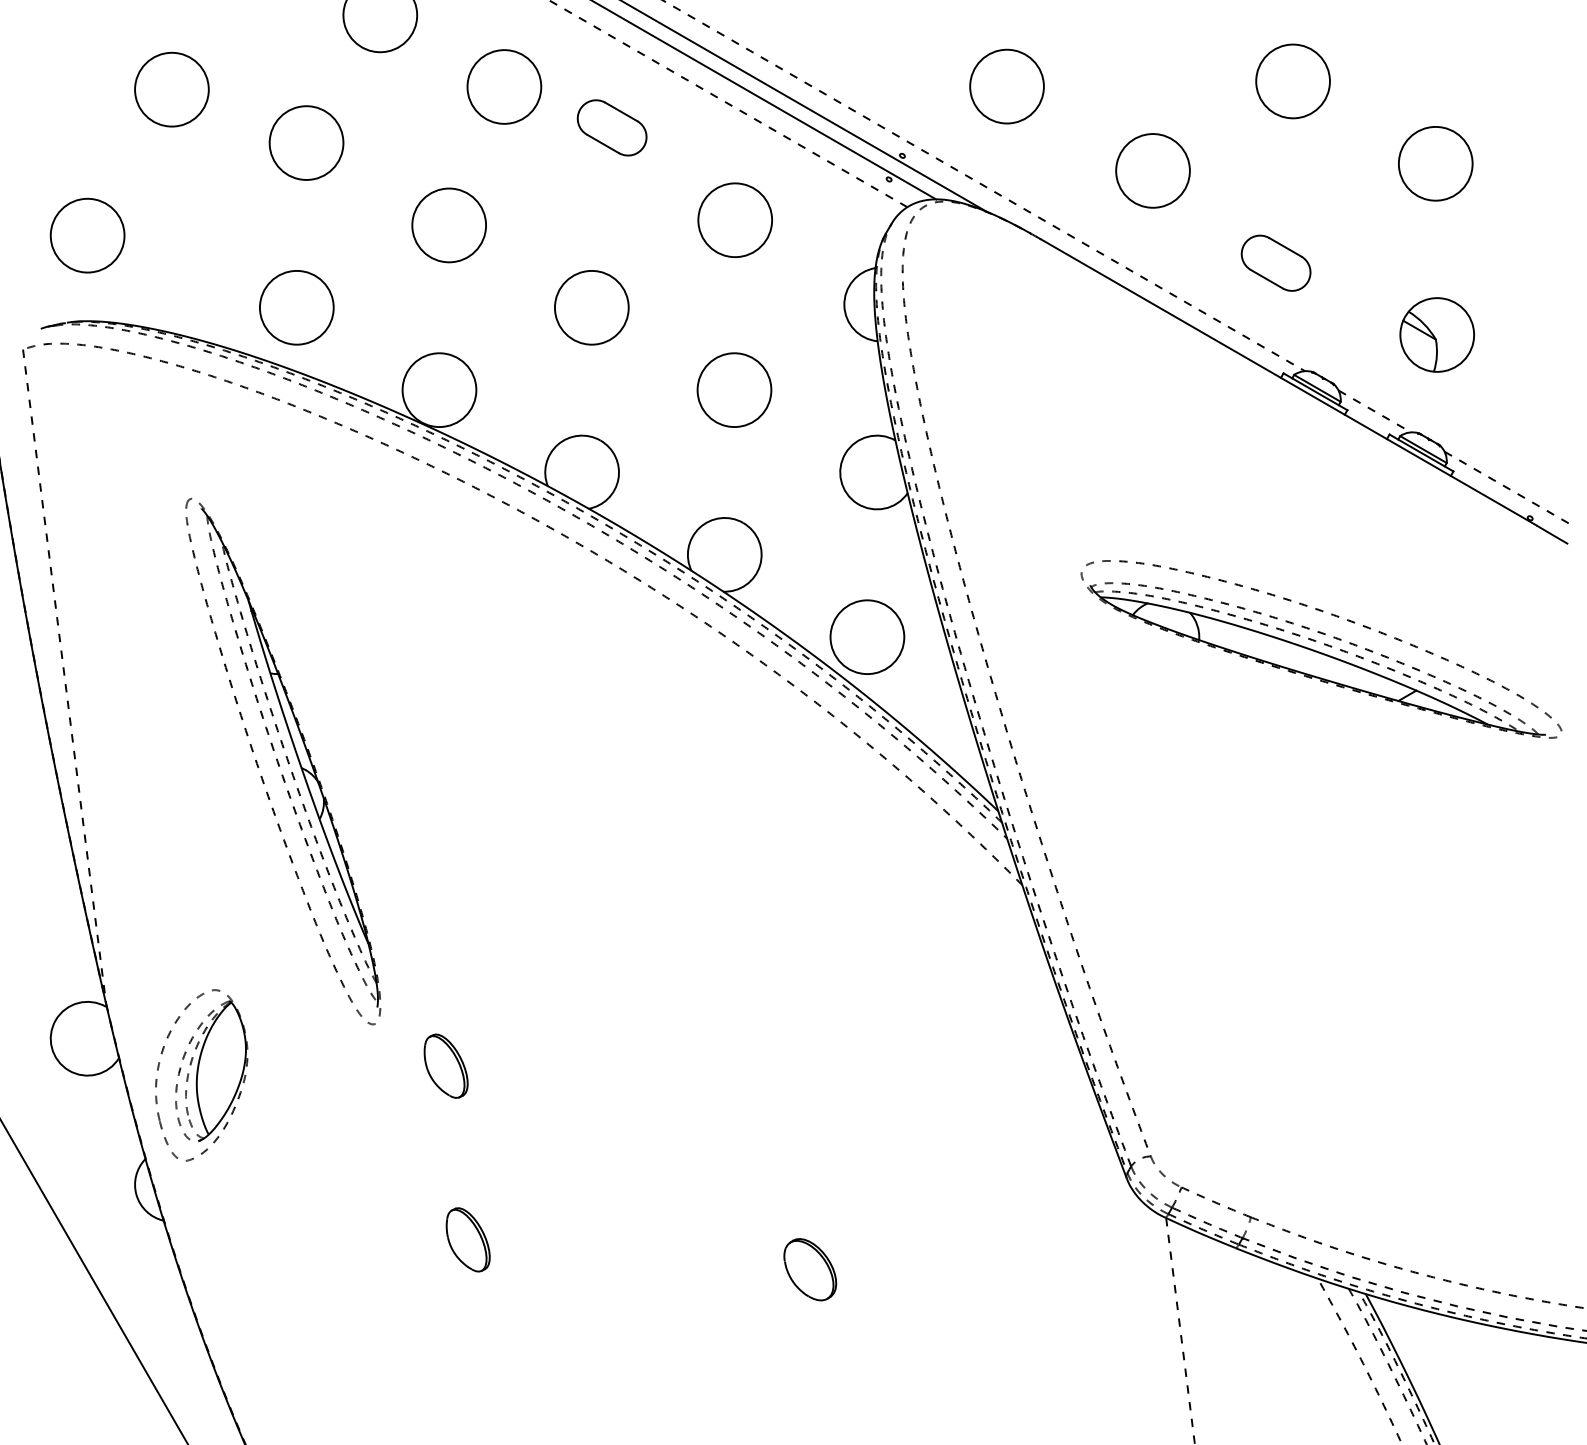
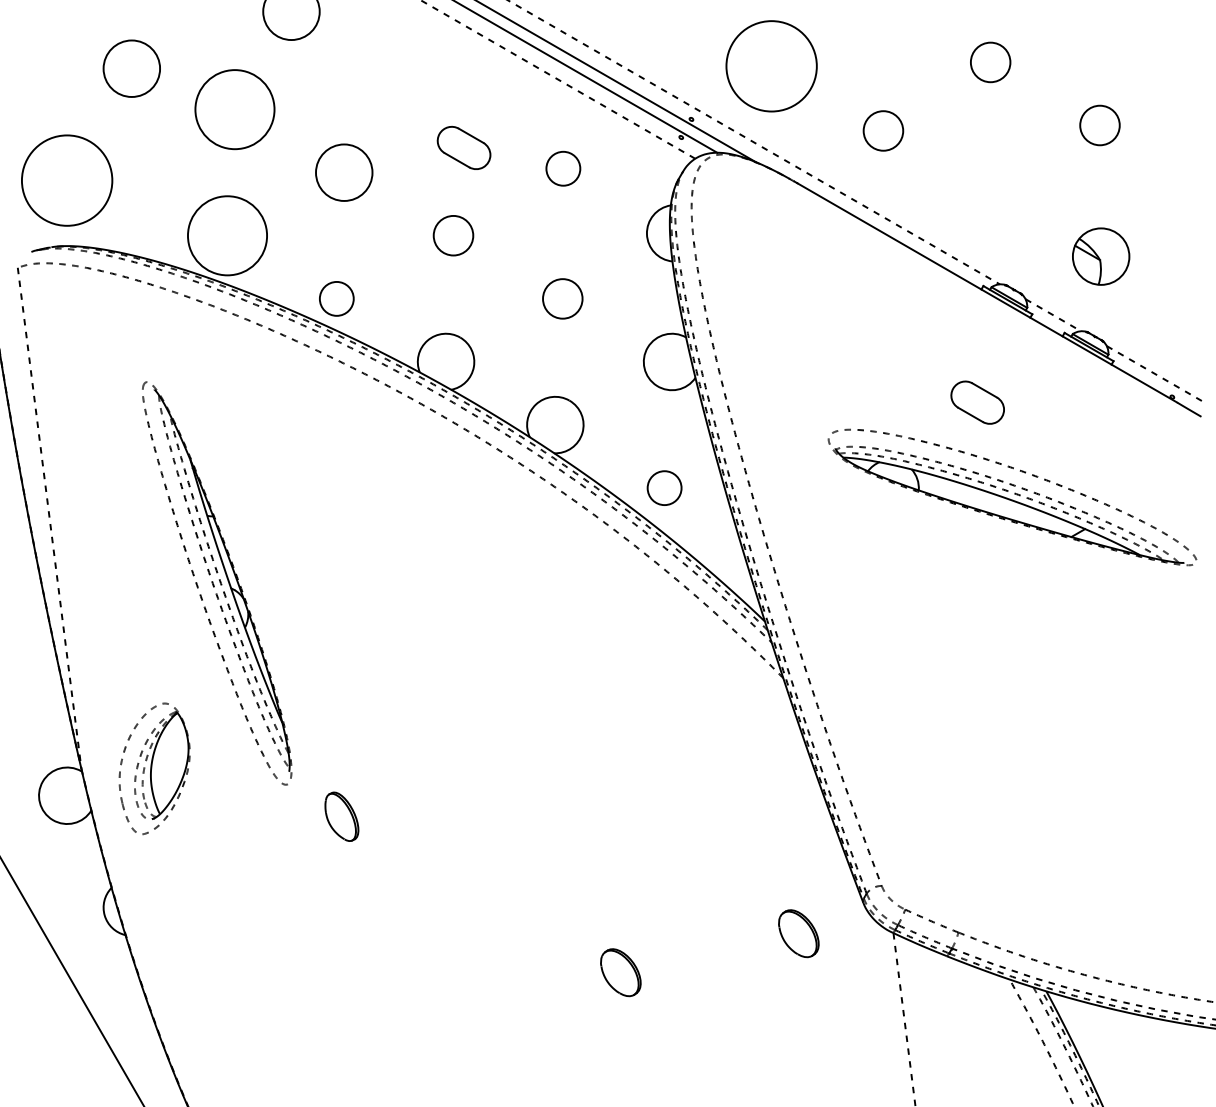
circle: (1292, 81) -> (990, 62), size x0.7
circle: (504, 86) -> (386, 66), removed
circle: (1006, 86) -> (771, 66), size x1.6
part: (611, 128) -> (463, 148), moved
circle: (305, 142) -> (234, 109), size x1.4
circle: (1435, 163) -> (1099, 125), size x0.7
circle: (1153, 170) -> (883, 130), size x0.7
circle: (735, 219) -> (563, 168), size x0.6
circle: (87, 235) -> (67, 180), size x1.6
part: (1275, 262) -> (977, 402), moved
circle: (296, 307) -> (227, 235), size x1.4
circle: (591, 307) -> (453, 235), size x0.7
circle: (439, 389) -> (336, 298), size x0.6
circle: (734, 389) -> (562, 298), size x0.7
circle: (867, 636) -> (664, 487), size x0.6
part: (201, 1074) -> (154, 768), moved
part: (1042, 1218) -> (798, 933), added
part: (467, 1239) -> (358, 949), removed

